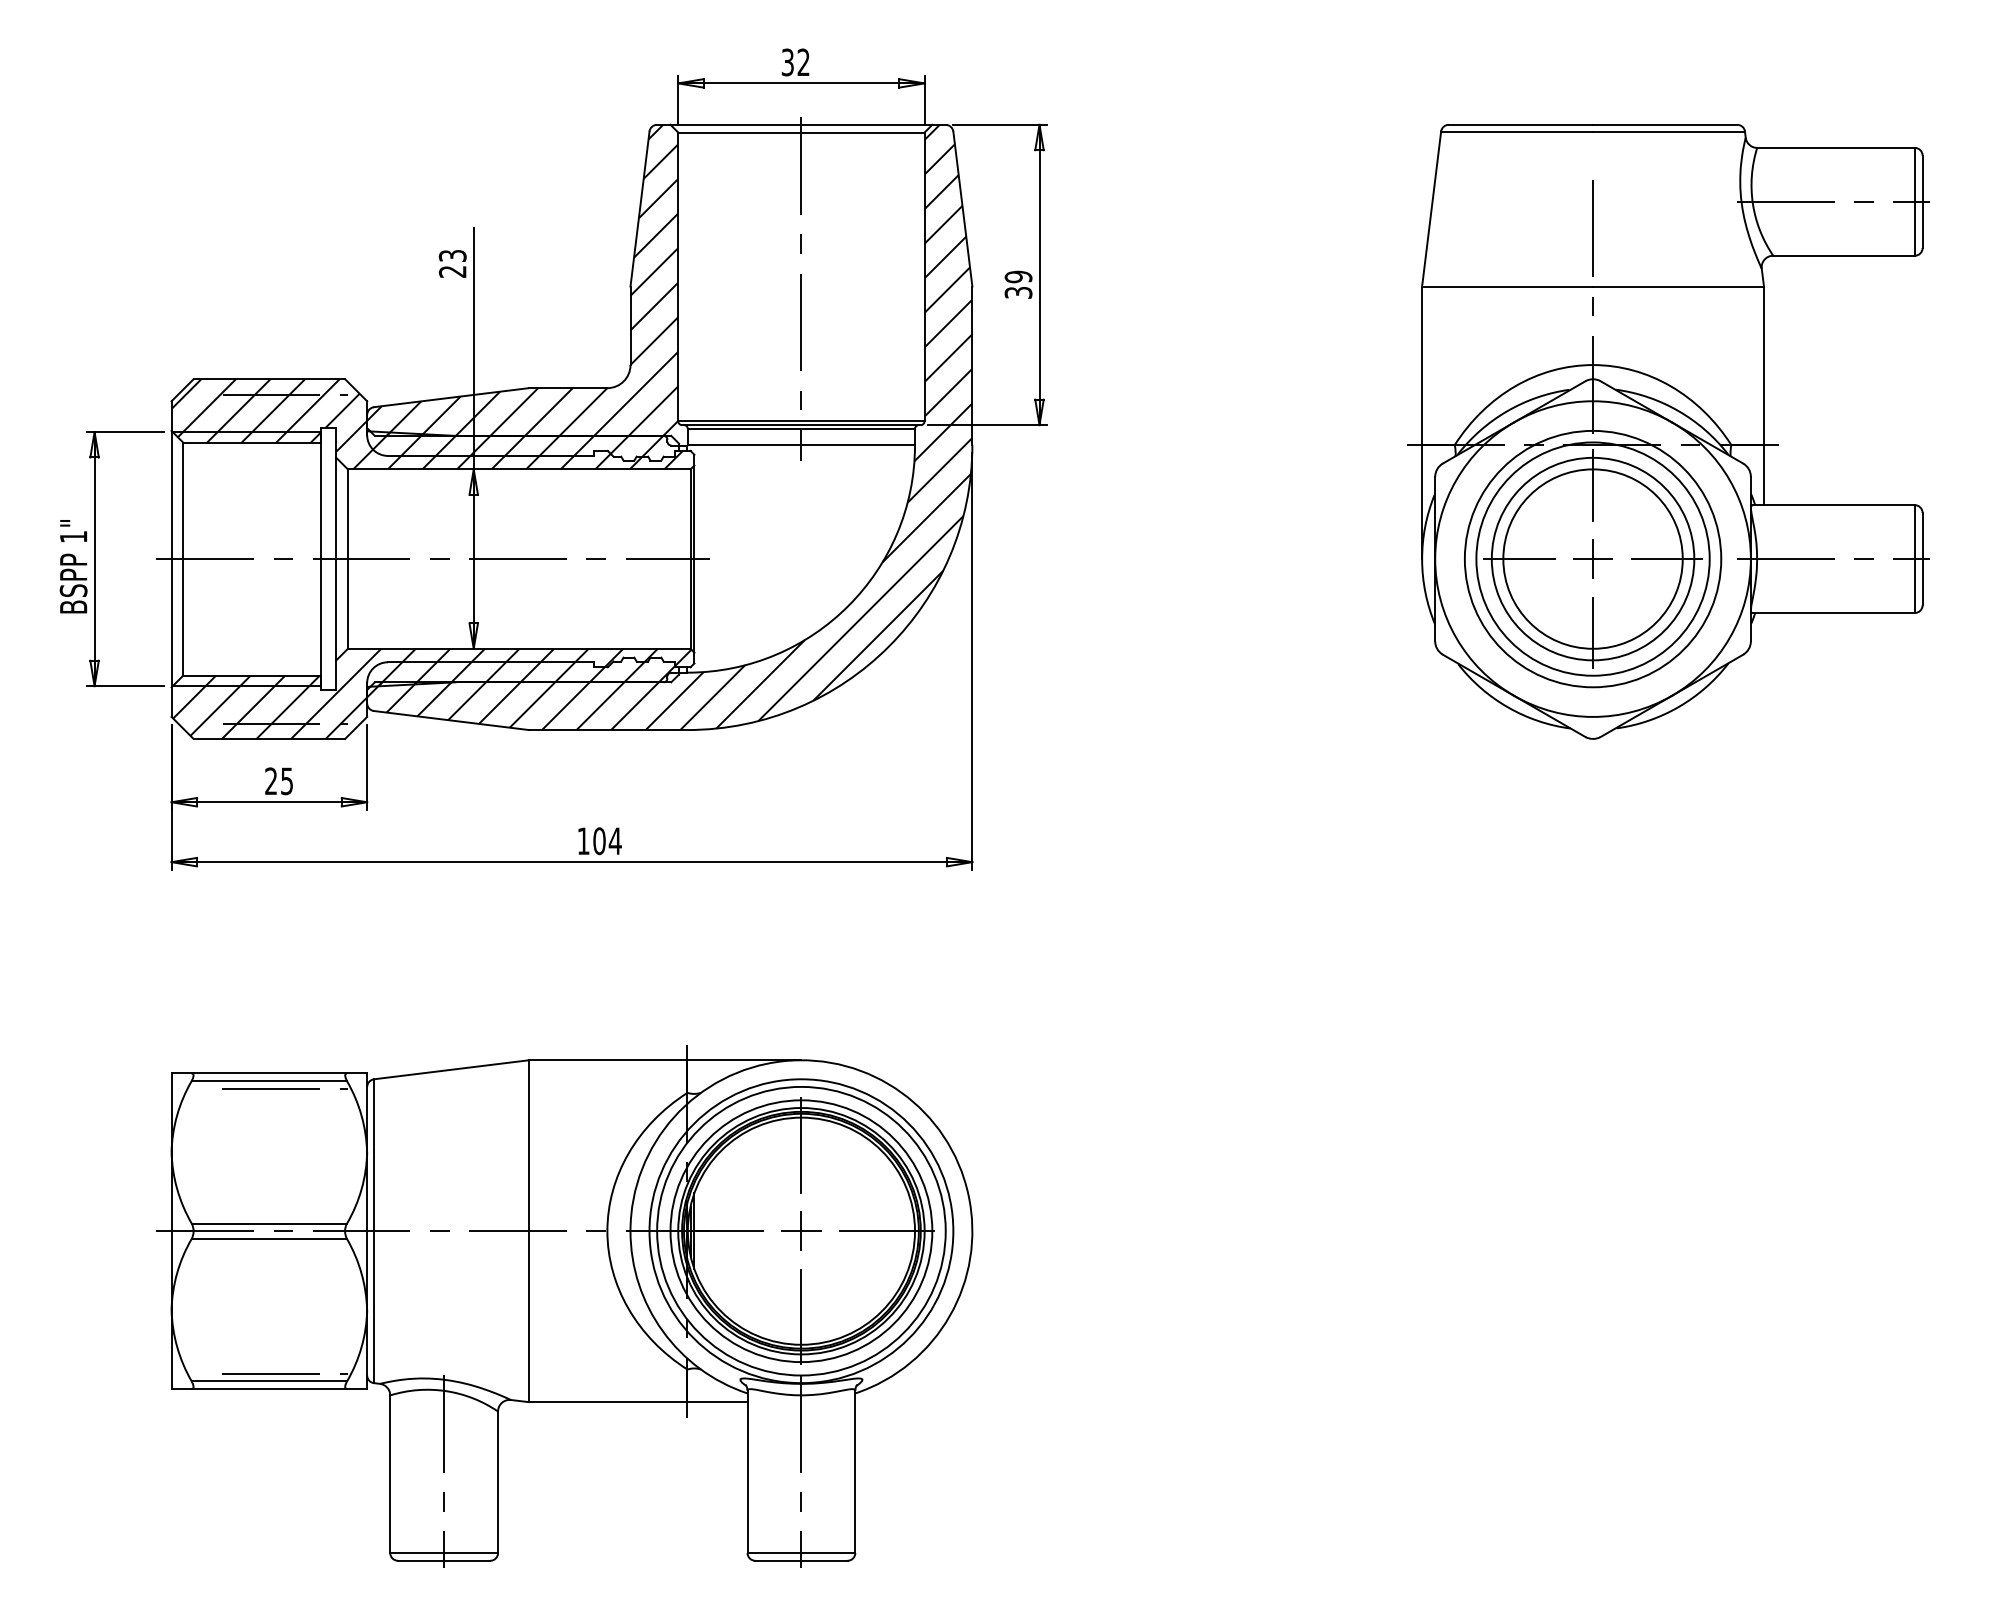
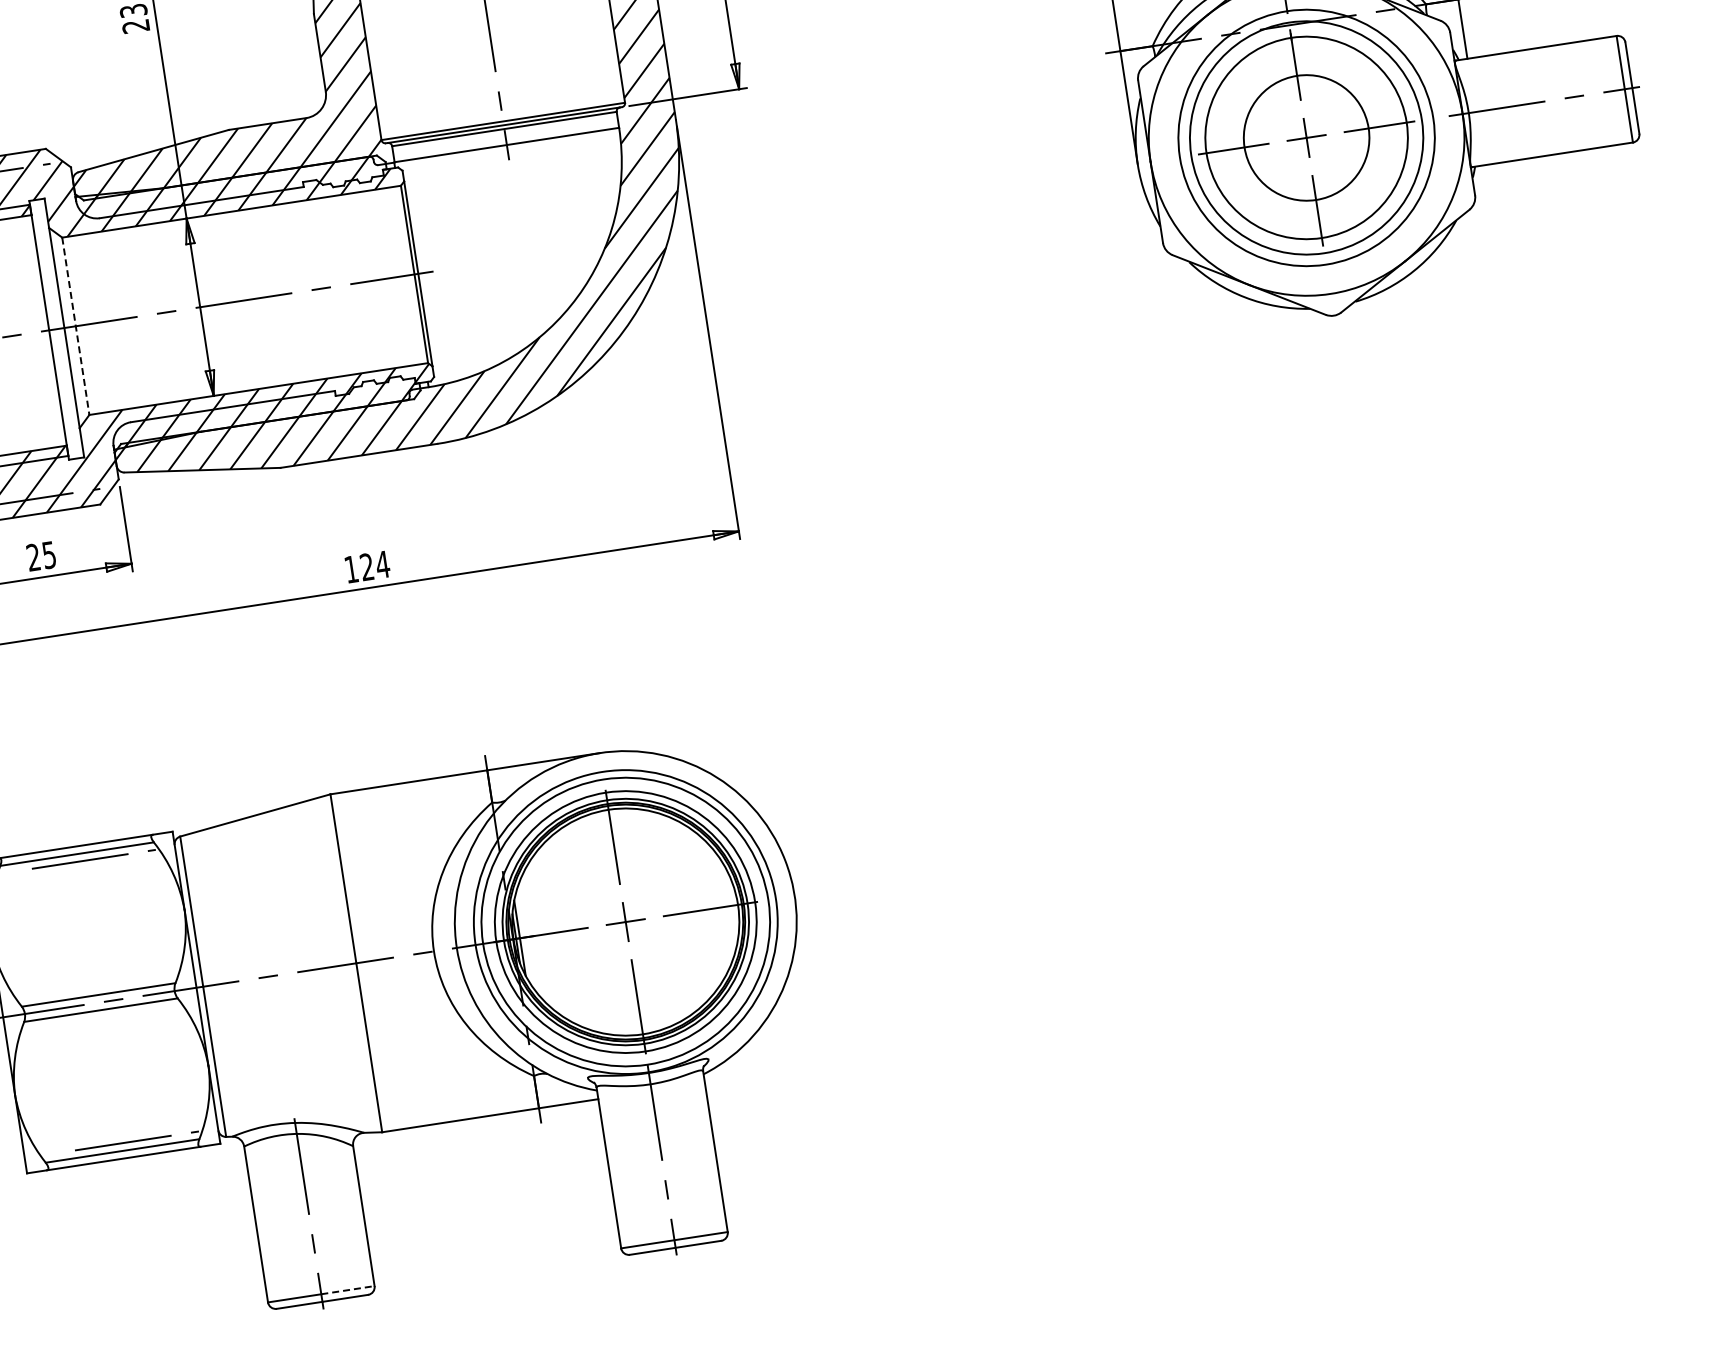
circle: (1592, 558) -> (1305, 137), size x0.7
line: (347, 559) -> (75, 326), solid -> dashed
text: (599, 841) -> (367, 567), 104 -> 124
line: (471, 1553) -> (348, 1290), solid -> dashed

